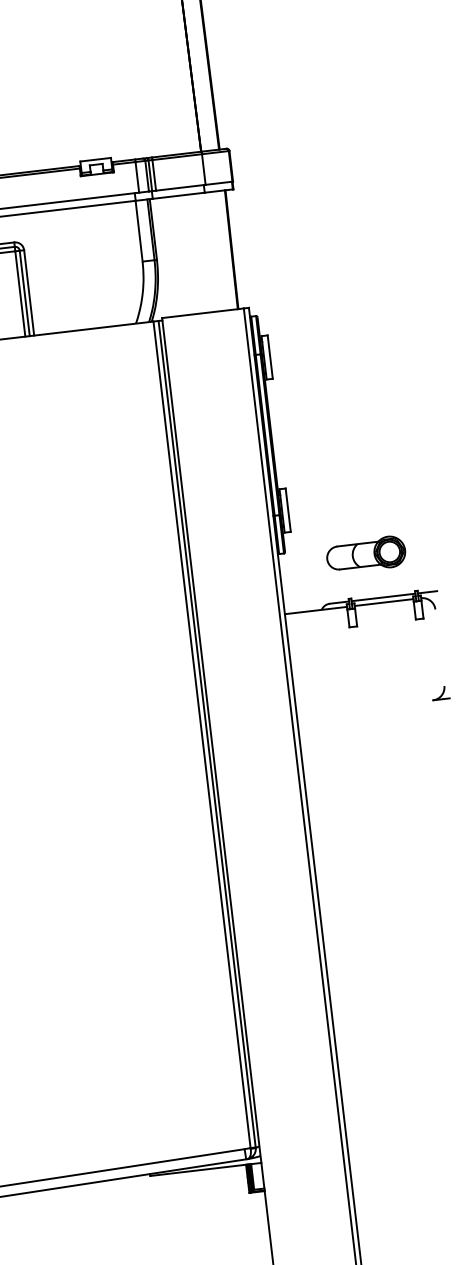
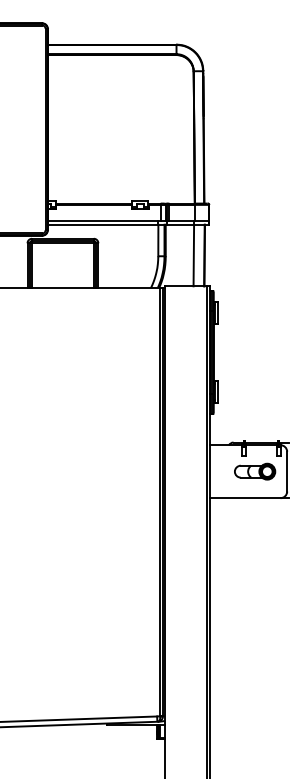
line: (210, 252) -> (193, 255), added
part: (366, 554) -> (255, 471), moved
line: (440, 647) -> (287, 471), added
line: (363, 709) -> (244, 498), added

